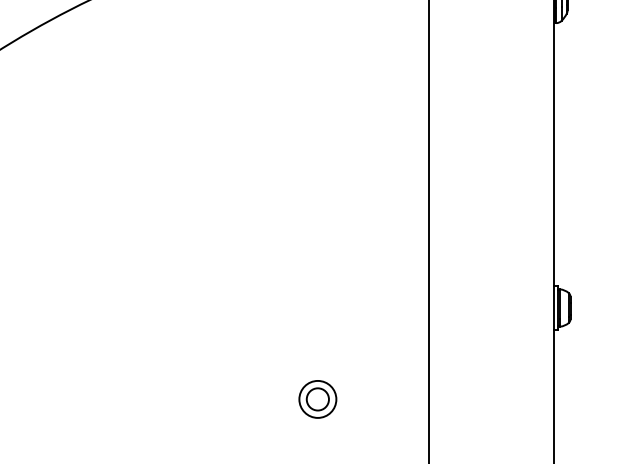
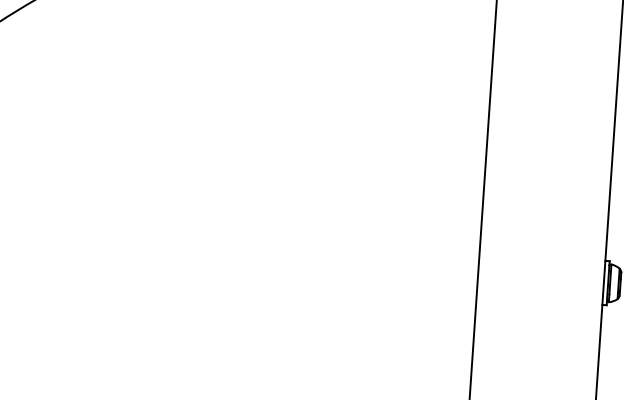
part: (317, 399) -> (358, 358), removed

